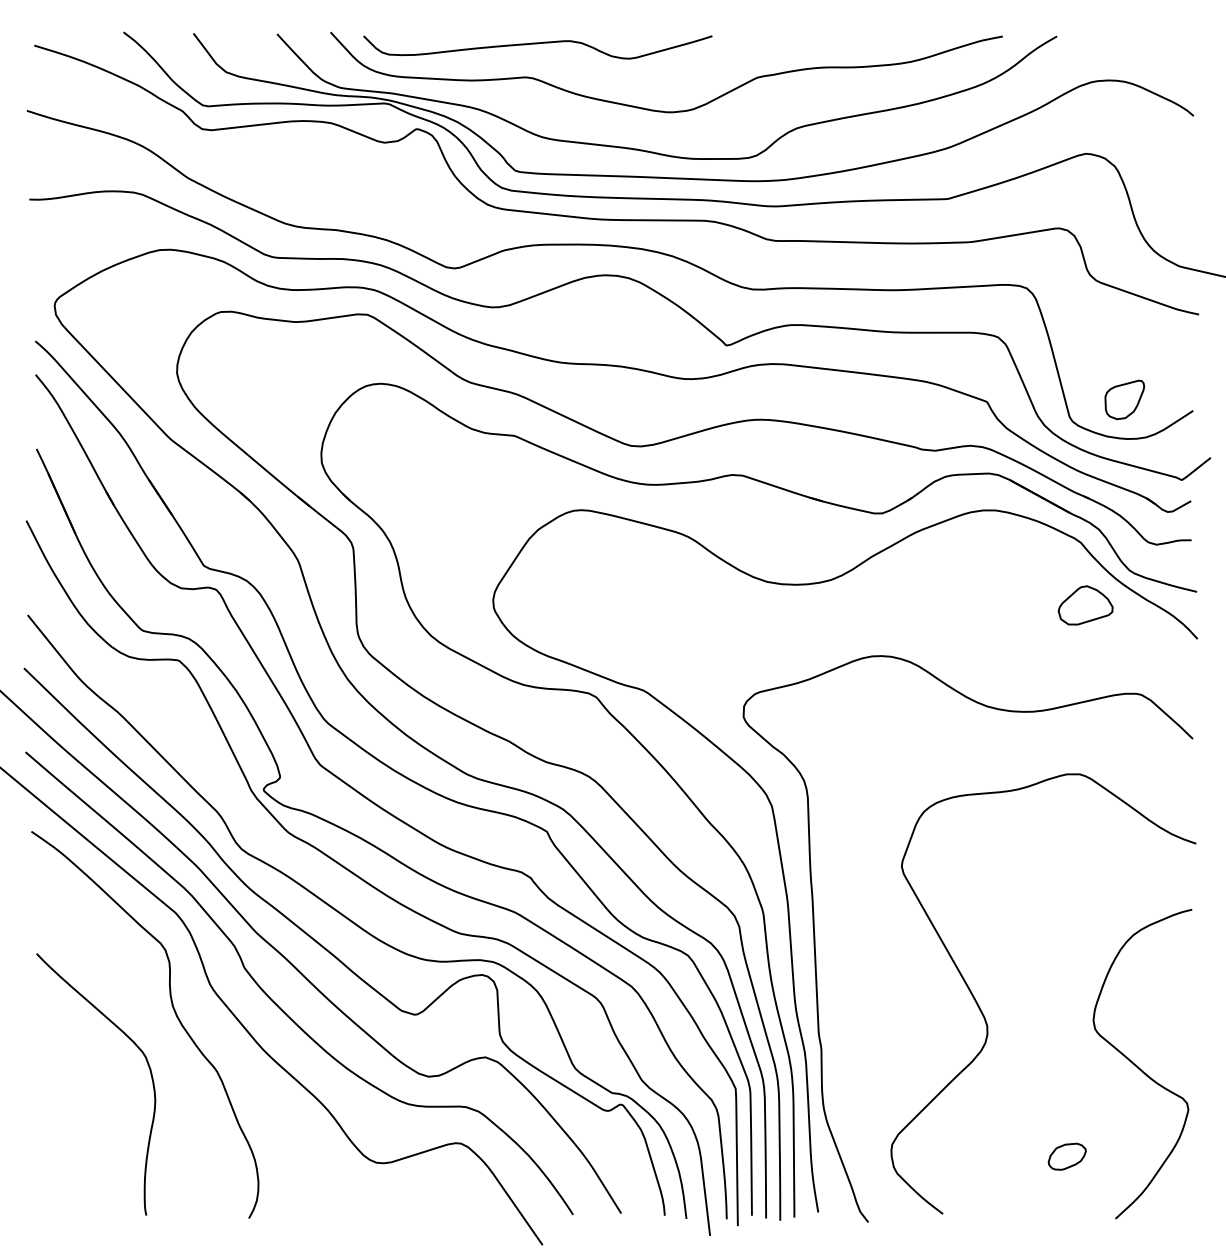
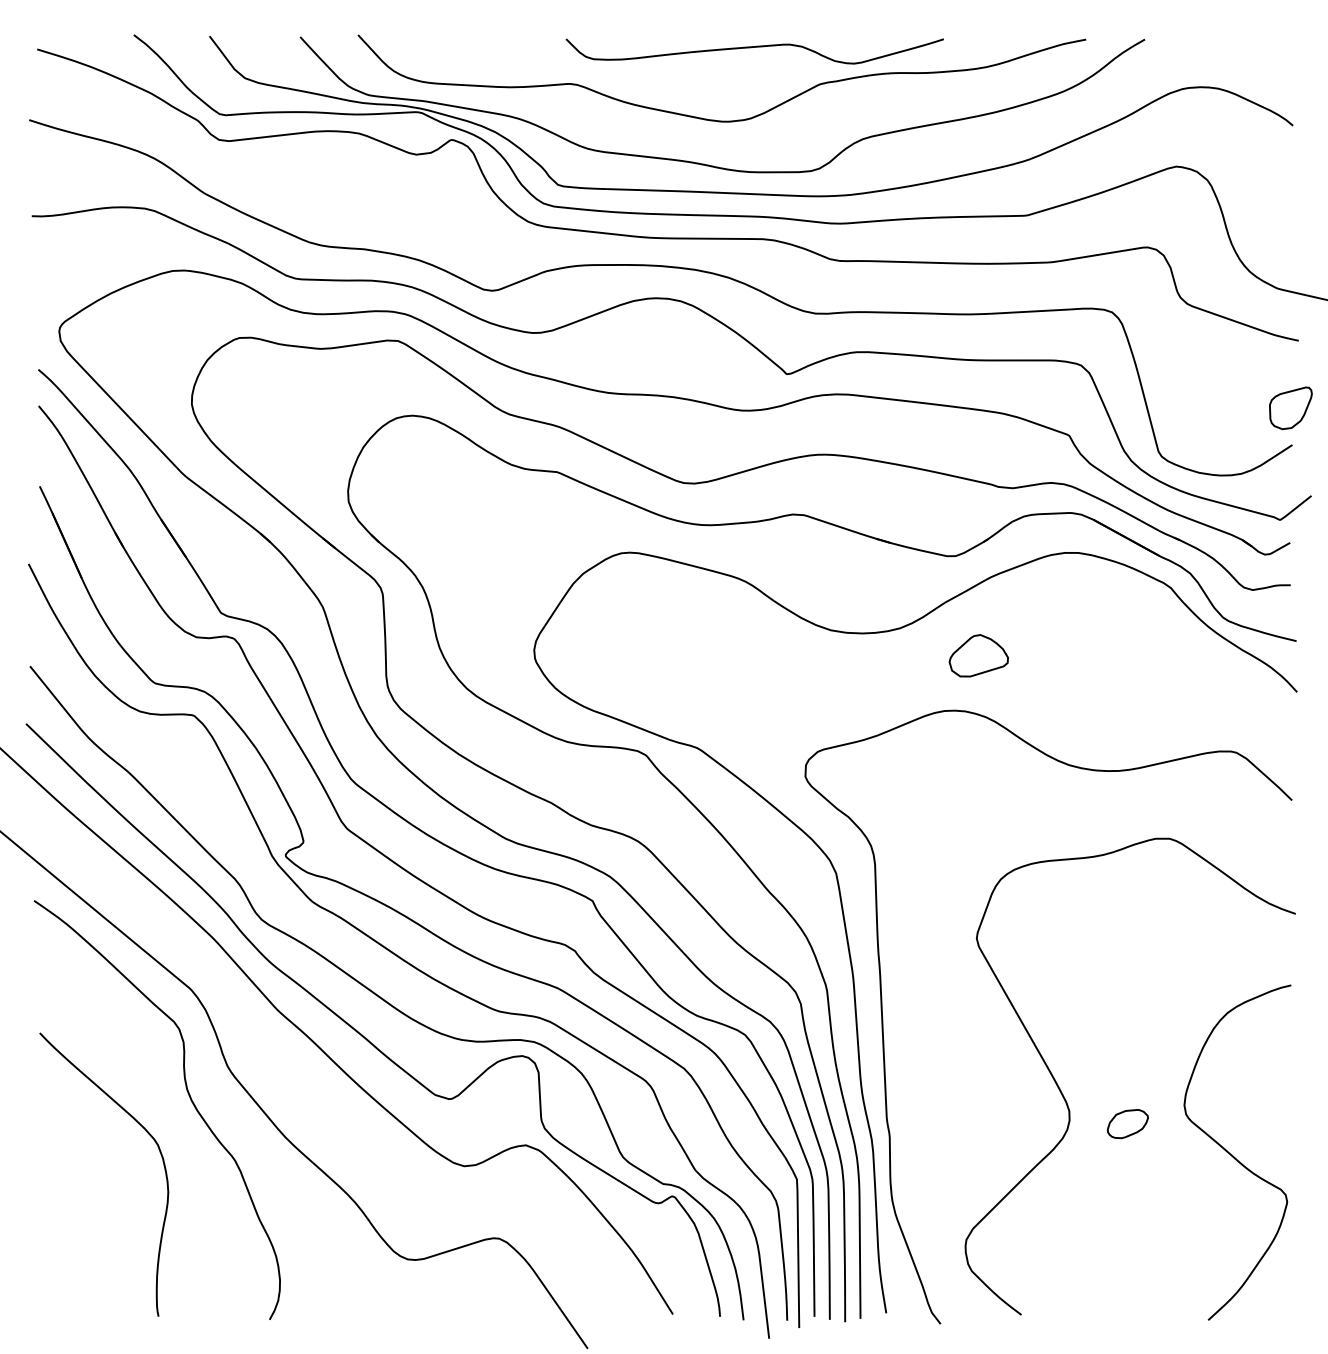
curve: (537, 44) -> (754, 48), moved
part: (1124, 399) -> (1290, 407), moved
part: (1085, 605) -> (978, 655), moved
curve: (277, 1004) -> (300, 1088), removed
part: (1066, 1156) -> (1127, 1123), moved

